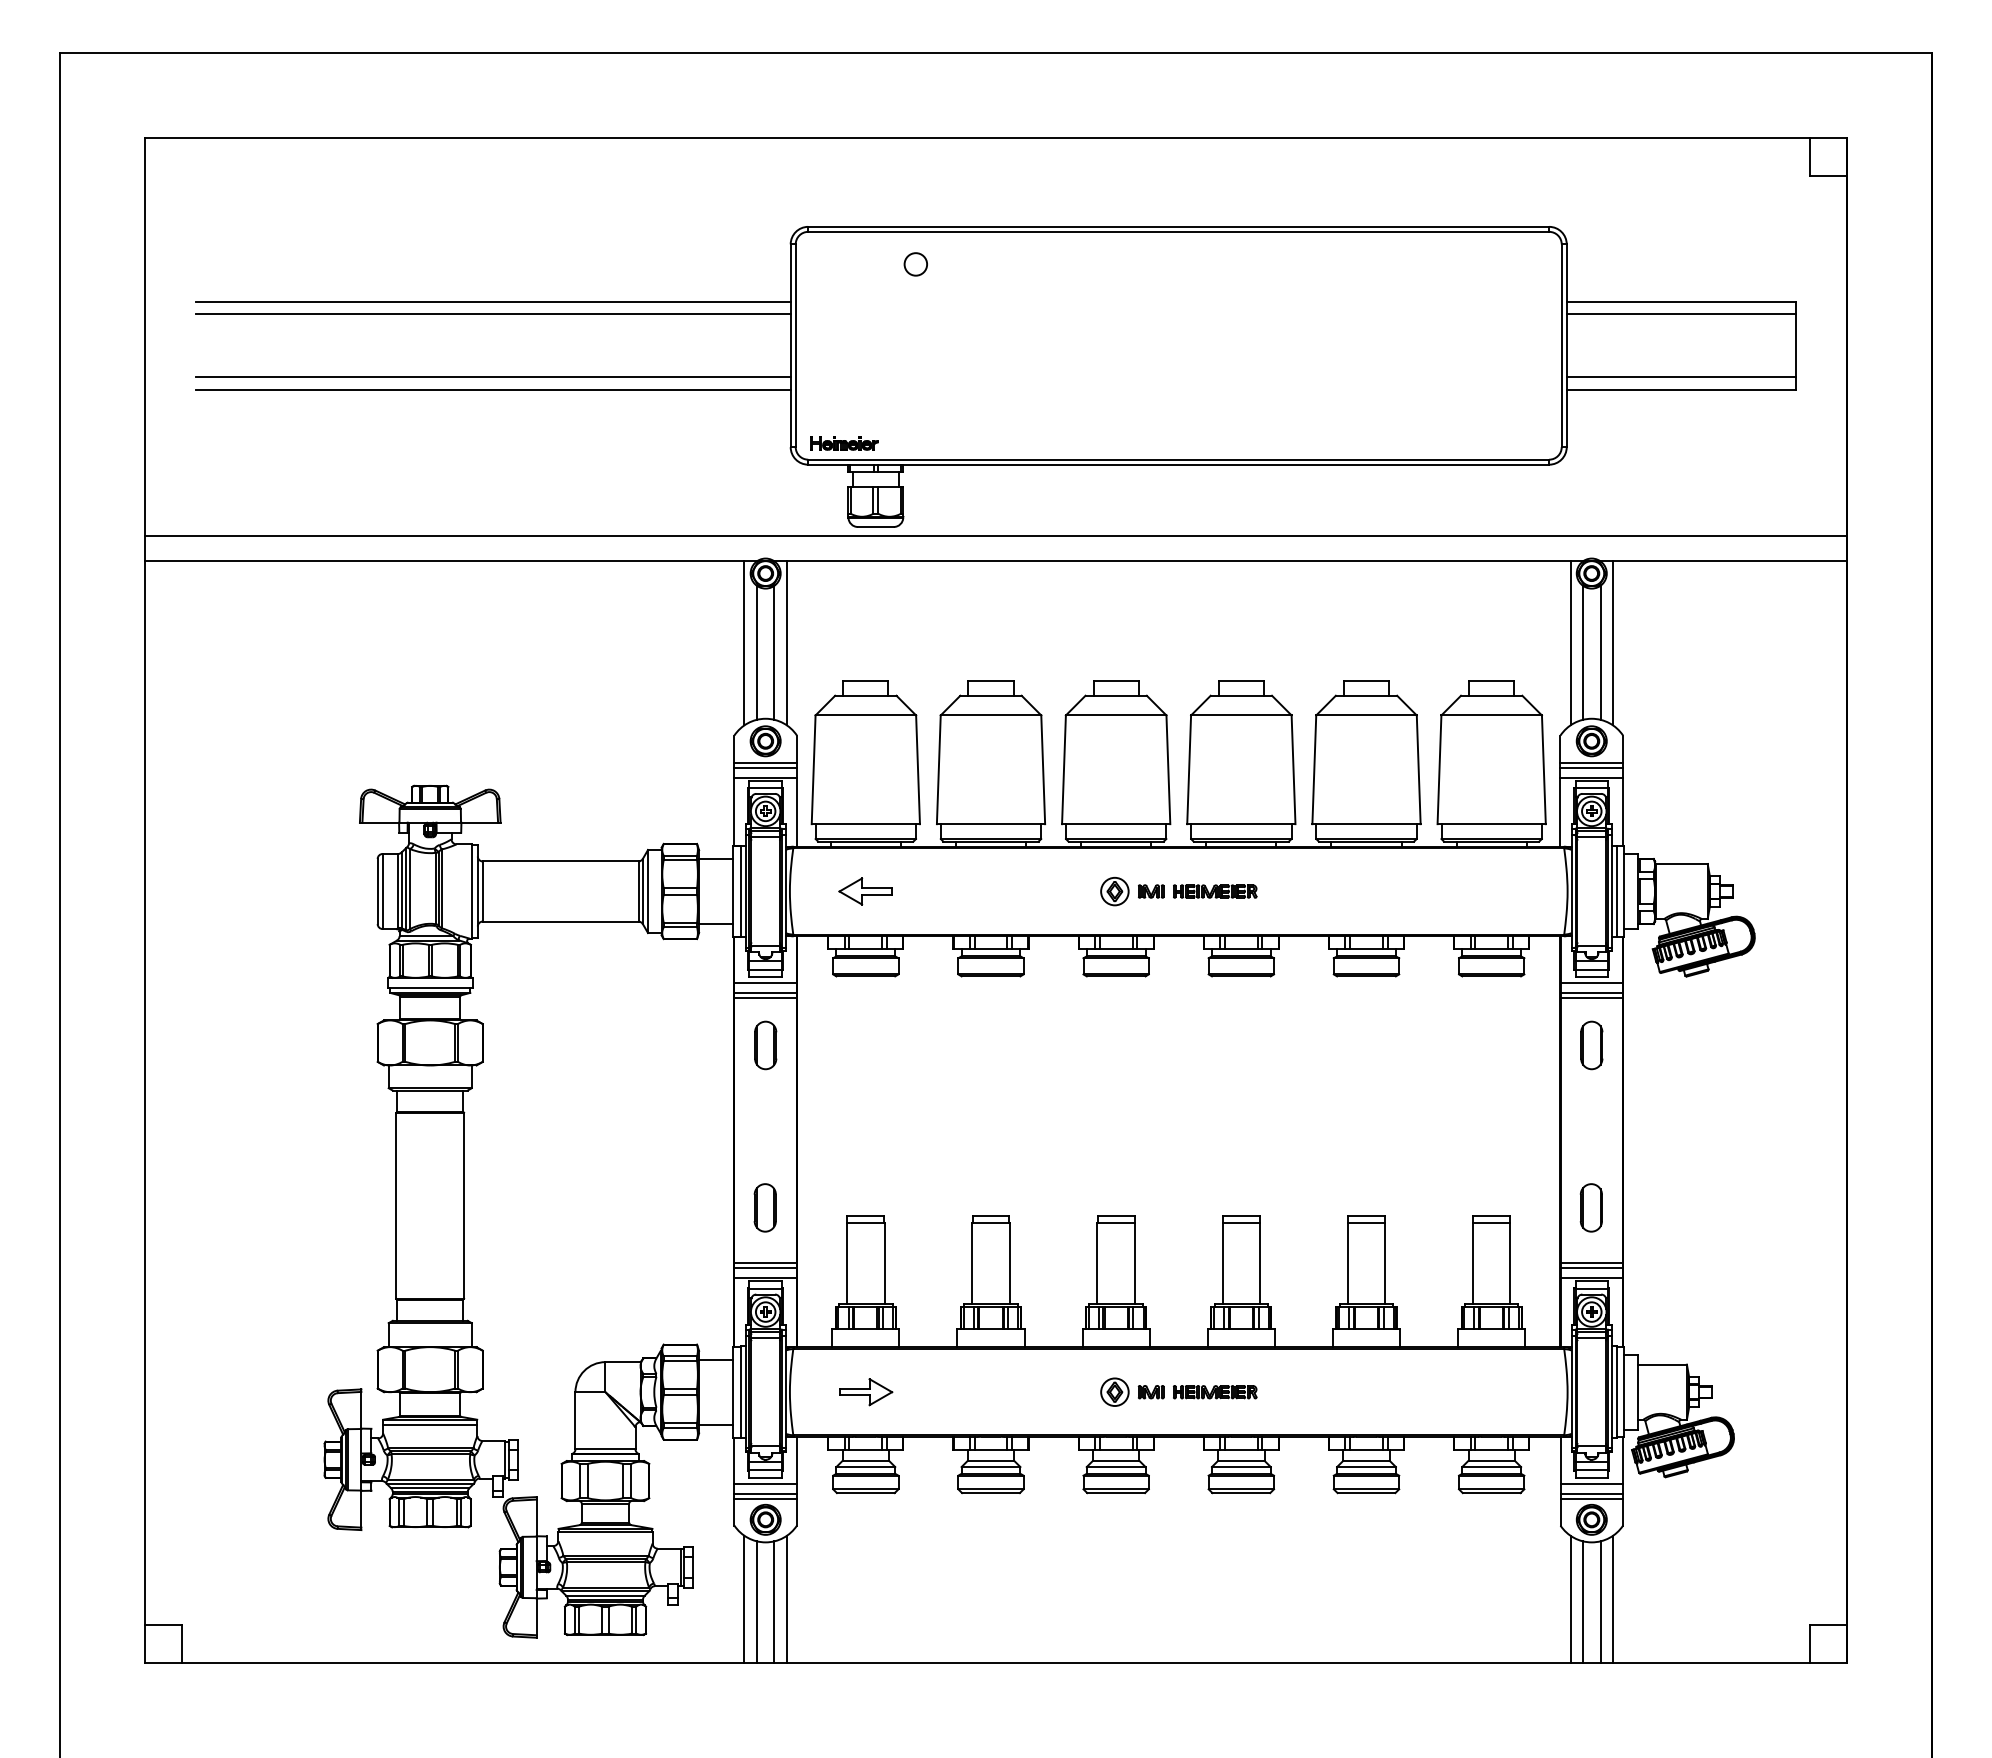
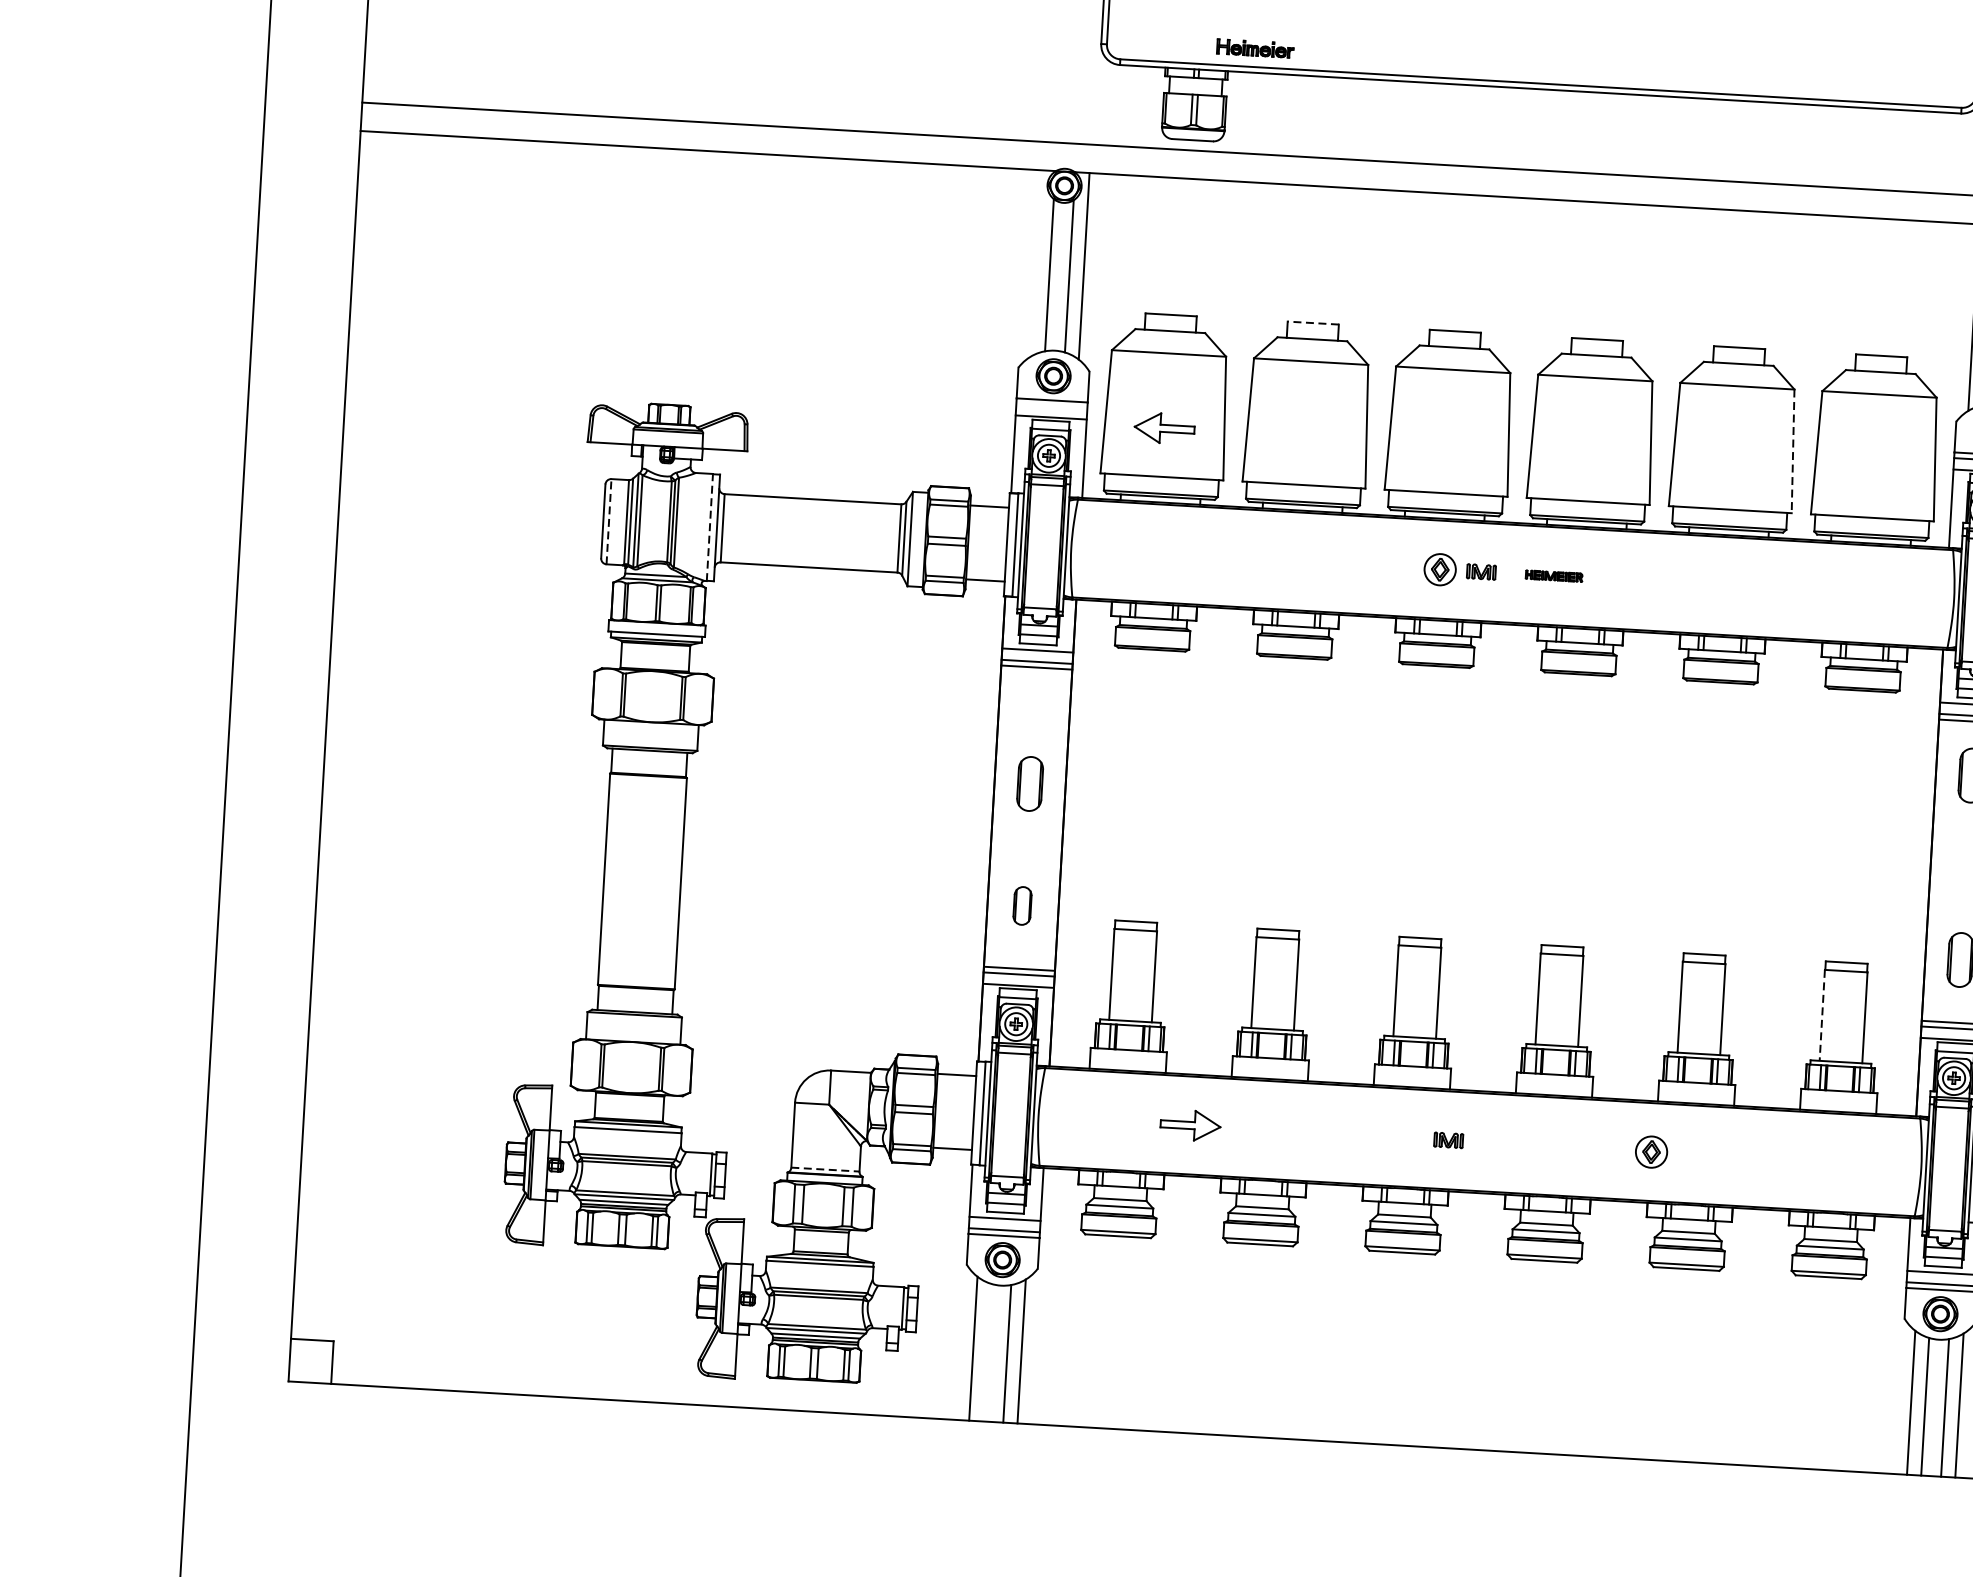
part: (844, 443) -> (1255, 48), moved
line: (744, 643) -> (1035, 263), removed
line: (990, 681) -> (1312, 323), solid -> dashed
line: (765, 767) -> (1051, 405), removed
line: (1418, 770) -> (1792, 452), solid -> dashed
line: (382, 891) -> (608, 521), solid -> dashed
line: (471, 891) -> (709, 527), solid -> dashed
part: (865, 891) -> (1164, 428), moved
part: (1215, 891) -> (1554, 576), size x0.6
part: (765, 1045) -> (1029, 784), moved
part: (764, 1207) -> (1021, 905), size x0.7
line: (1472, 1264) -> (1821, 1016), solid -> dashed
part: (1114, 1391) -> (1651, 1151), moved
part: (866, 1392) -> (1191, 1125), moved
part: (1215, 1392) -> (1521, 1144), removed
line: (605, 1449) -> (825, 1169), solid -> dashed
line: (756, 1601) -> (986, 1352), removed

